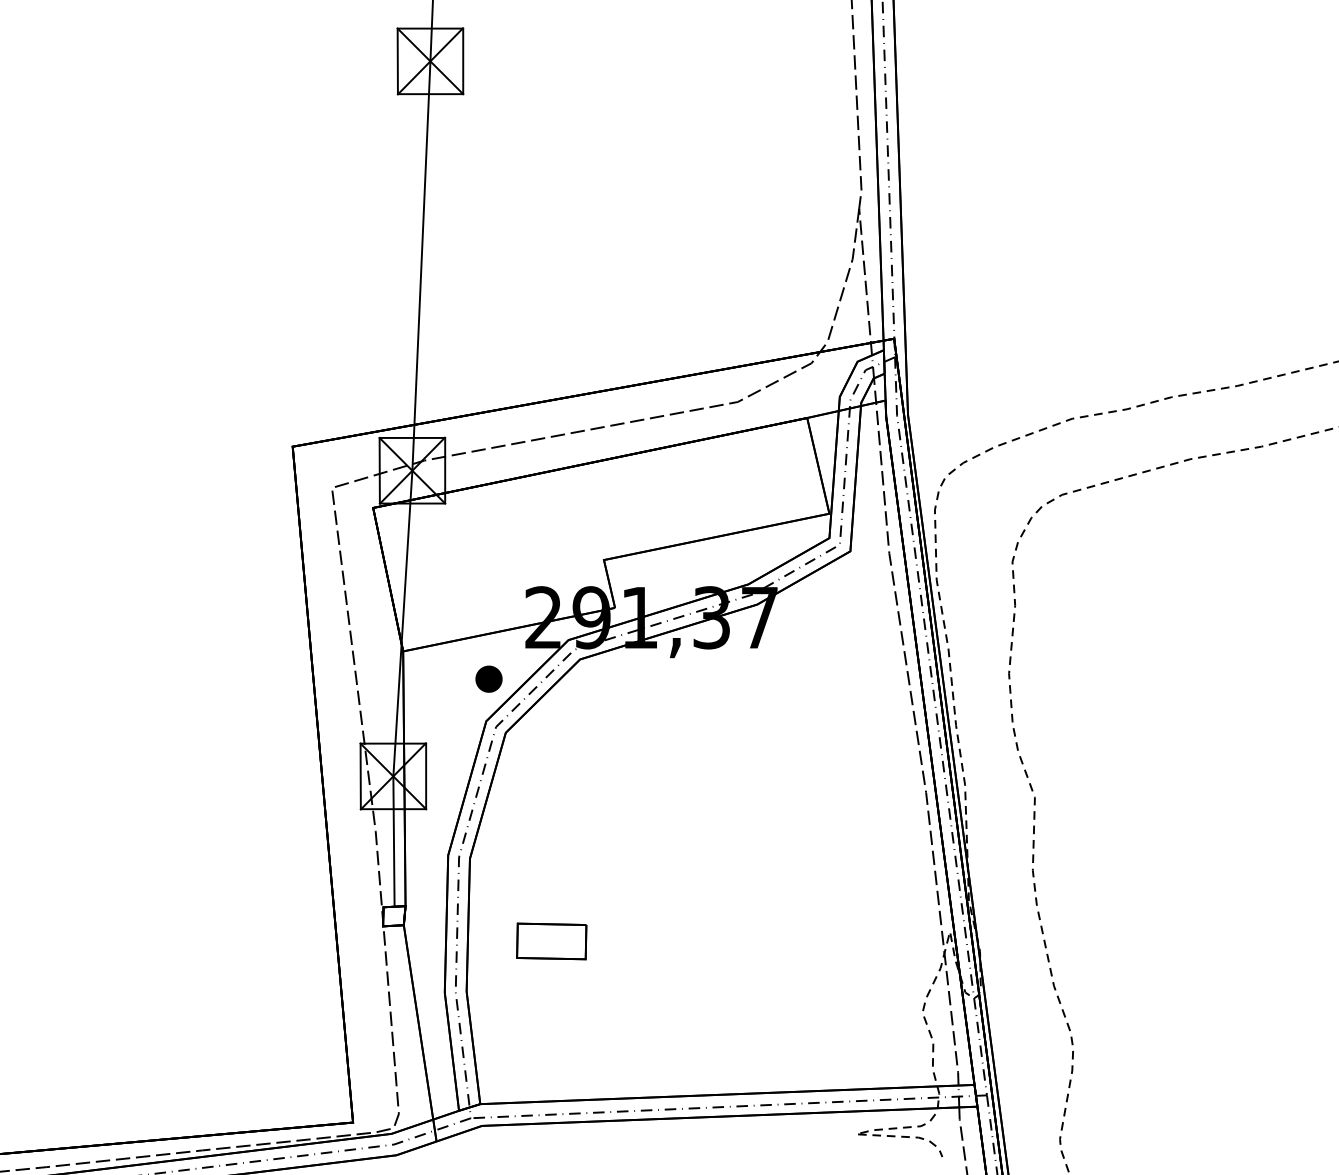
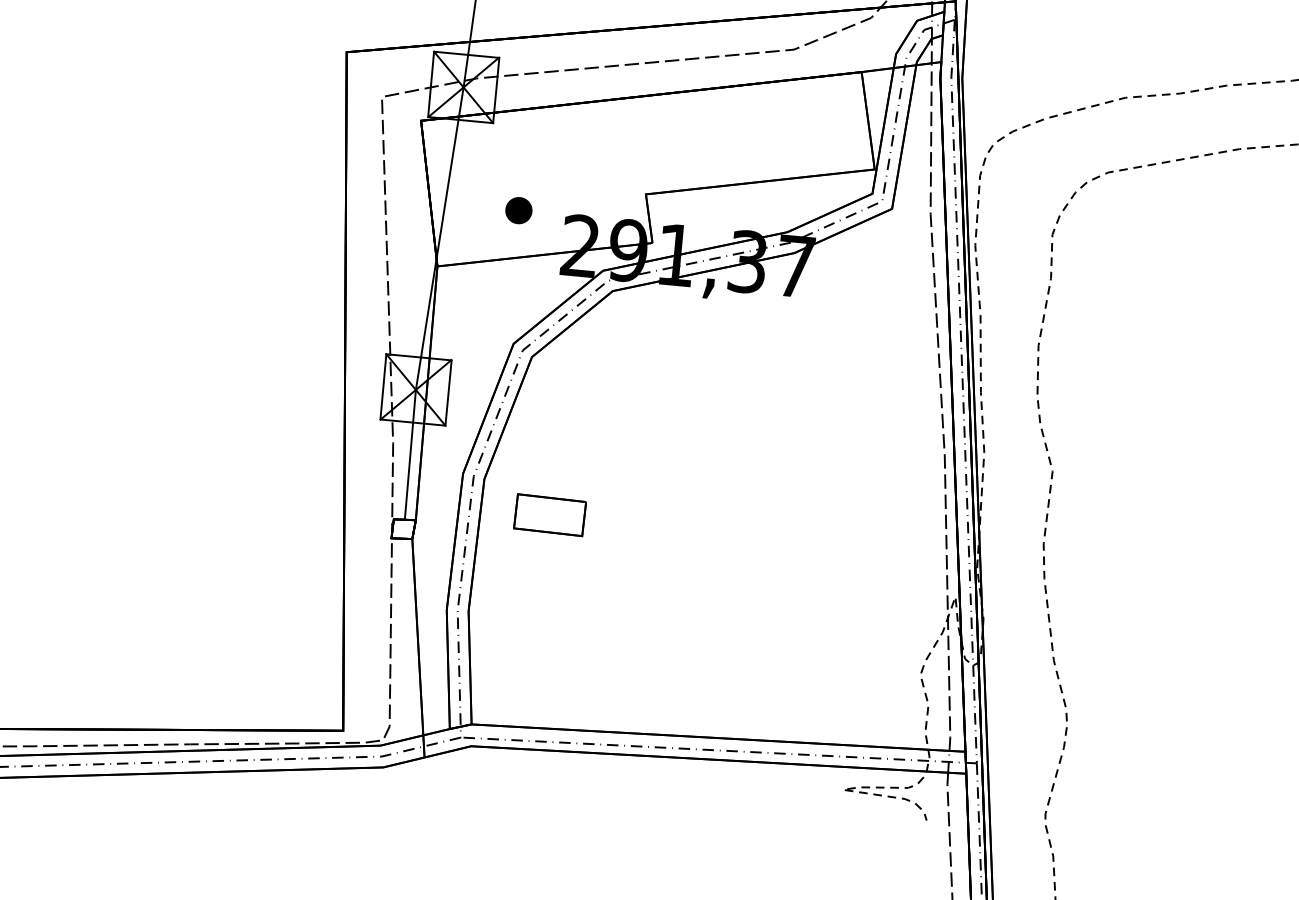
part: (488, 678) -> (518, 209), moved
part: (551, 941) -> (549, 515), moved

